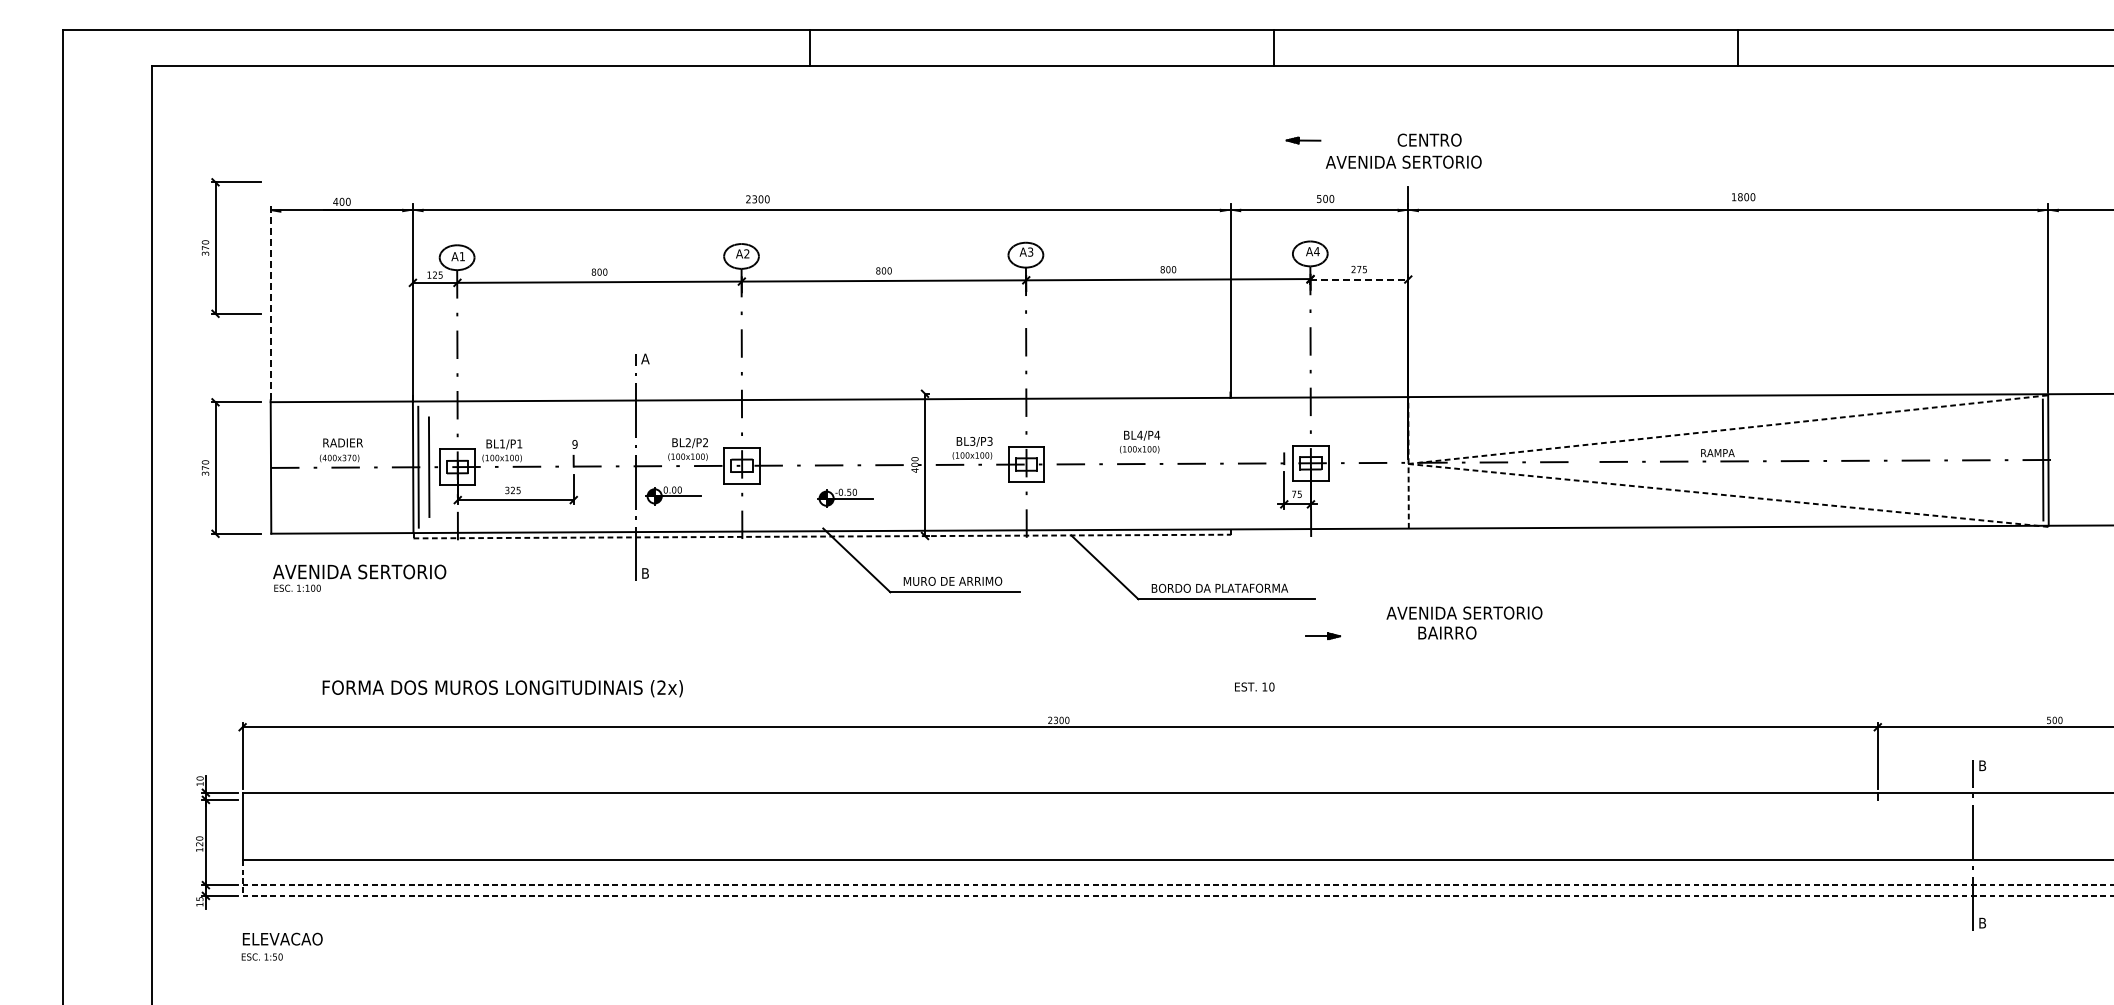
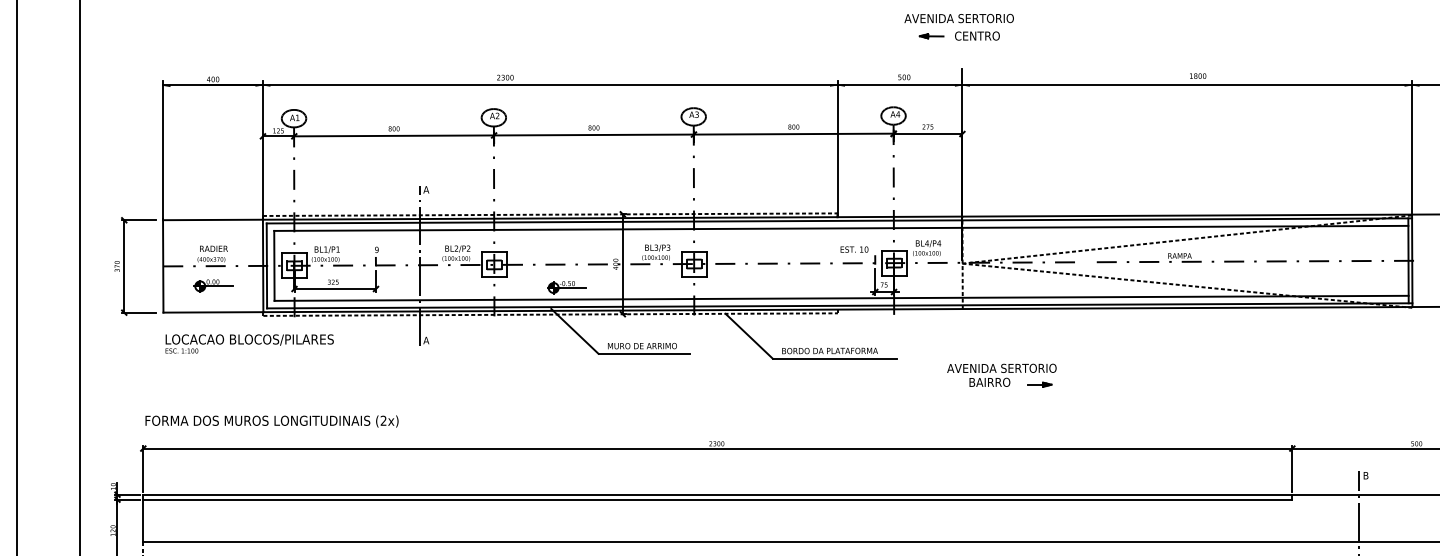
part: (1303, 140) -> (931, 36), moved
text: (1403, 161) -> (959, 18), moved
part: (216, 248) -> (124, 112), removed
line: (1359, 279) -> (928, 133), dashed -> solid
line: (270, 302) -> (162, 150), dashed -> solid
line: (821, 394) -> (550, 214), added
line: (1233, 402) -> (839, 220), added
line: (1235, 413) -> (840, 228), added
text: (1140, 441) -> (927, 247), moved
part: (673, 495) -> (213, 285), moved
line: (1236, 512) -> (841, 297), added
line: (1233, 523) -> (839, 305), added
text: (393, 572) -> (249, 339), AVENIDA SERTORIO -> LOCACAO BLOCOS/PILARES
text: (645, 573) -> (426, 340), B -> A
part: (1322, 635) -> (1039, 384), moved
text: (1254, 686) -> (854, 249), moved
text: (502, 688) -> (271, 421), moved
line: (1059, 799) -> (717, 499), added

